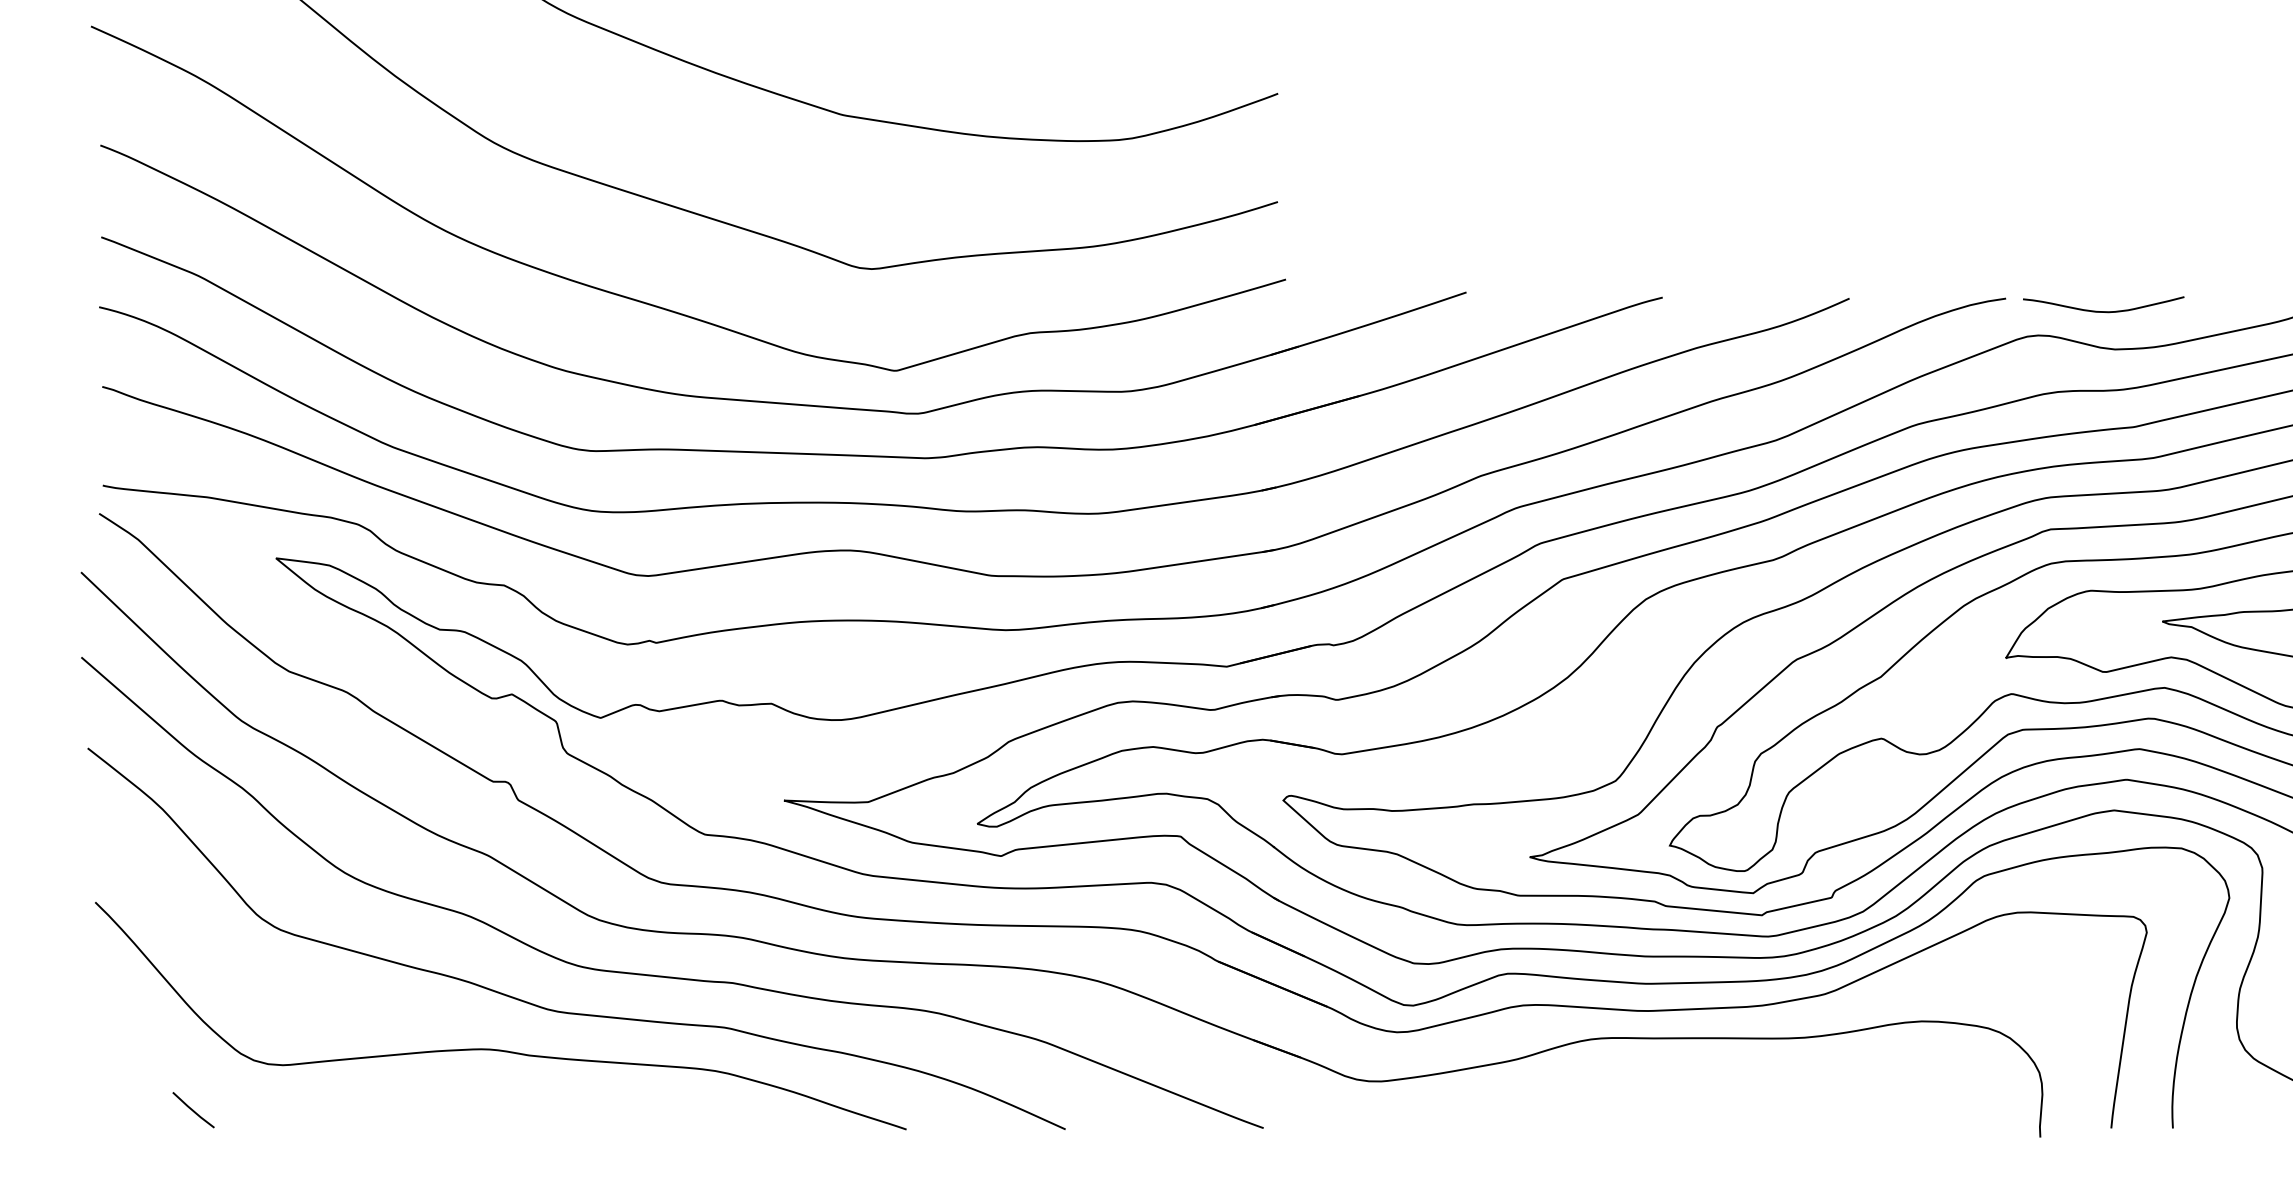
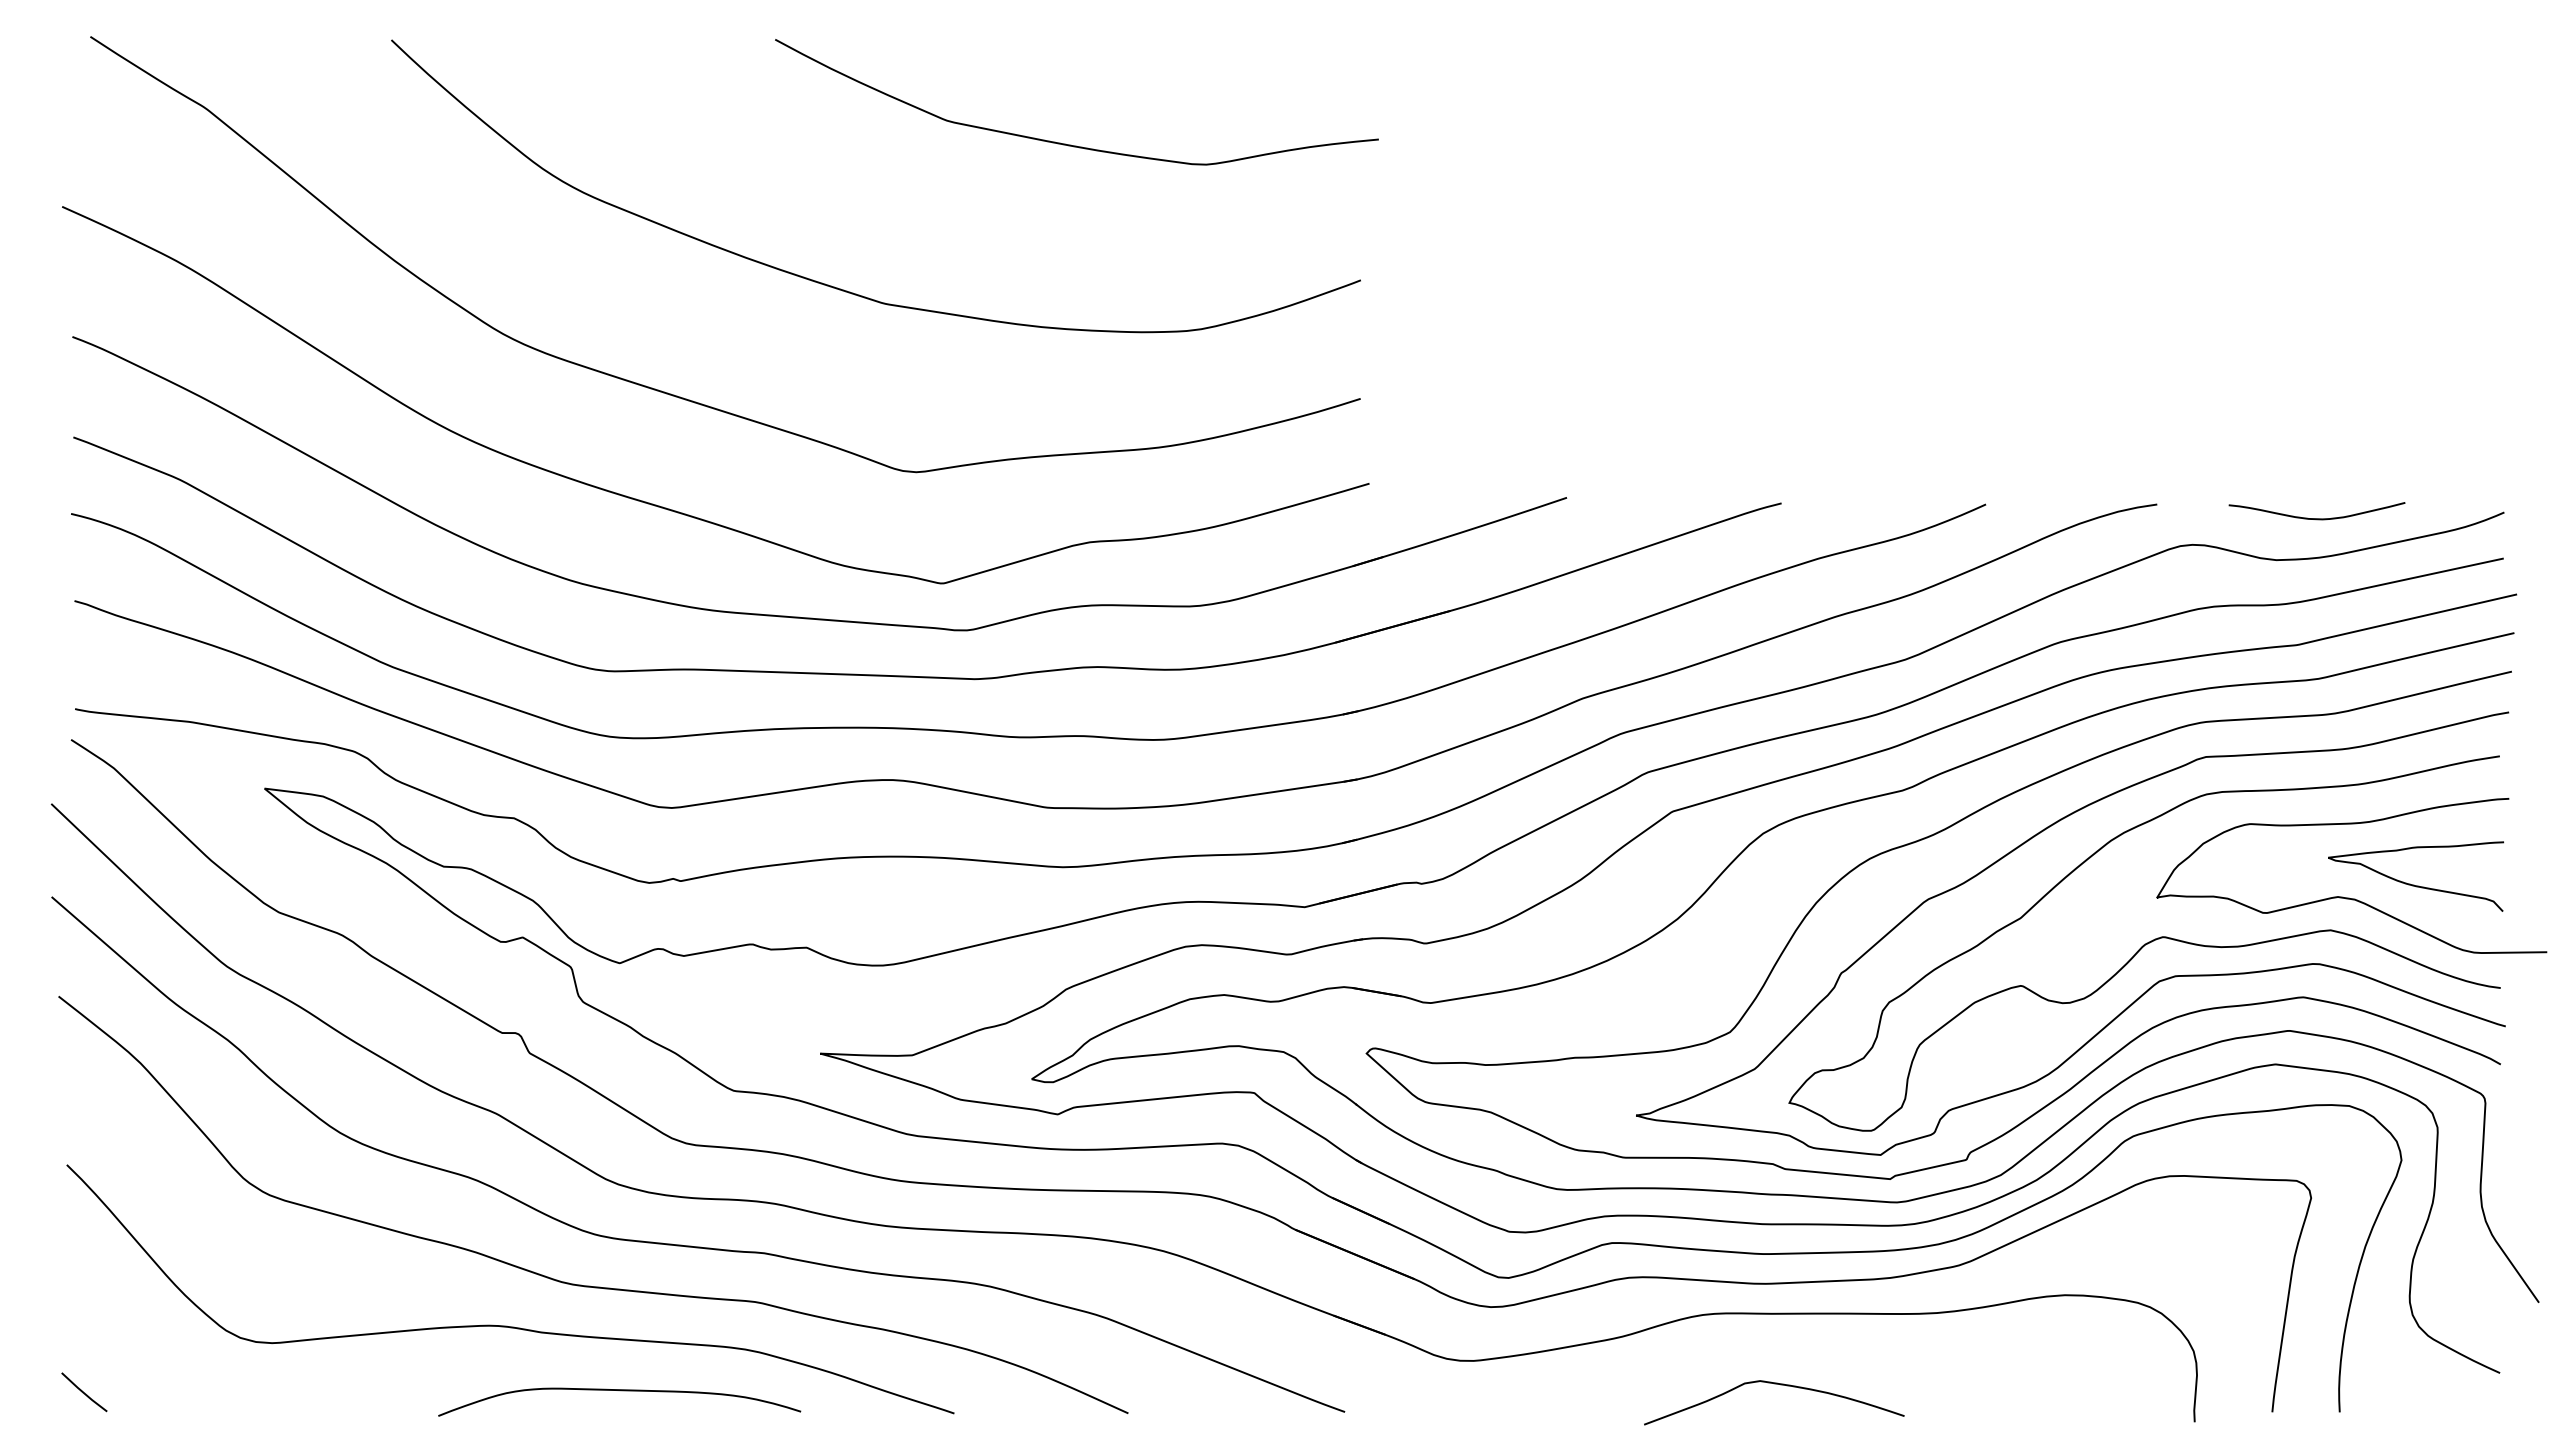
curve: (2103, 311) -> (2316, 518), moved
curve: (1656, 1103) -> (1774, 1384), added
curve: (601, 1109) -> (620, 1391), added
line: (193, 1110) -> (84, 1392), moved

